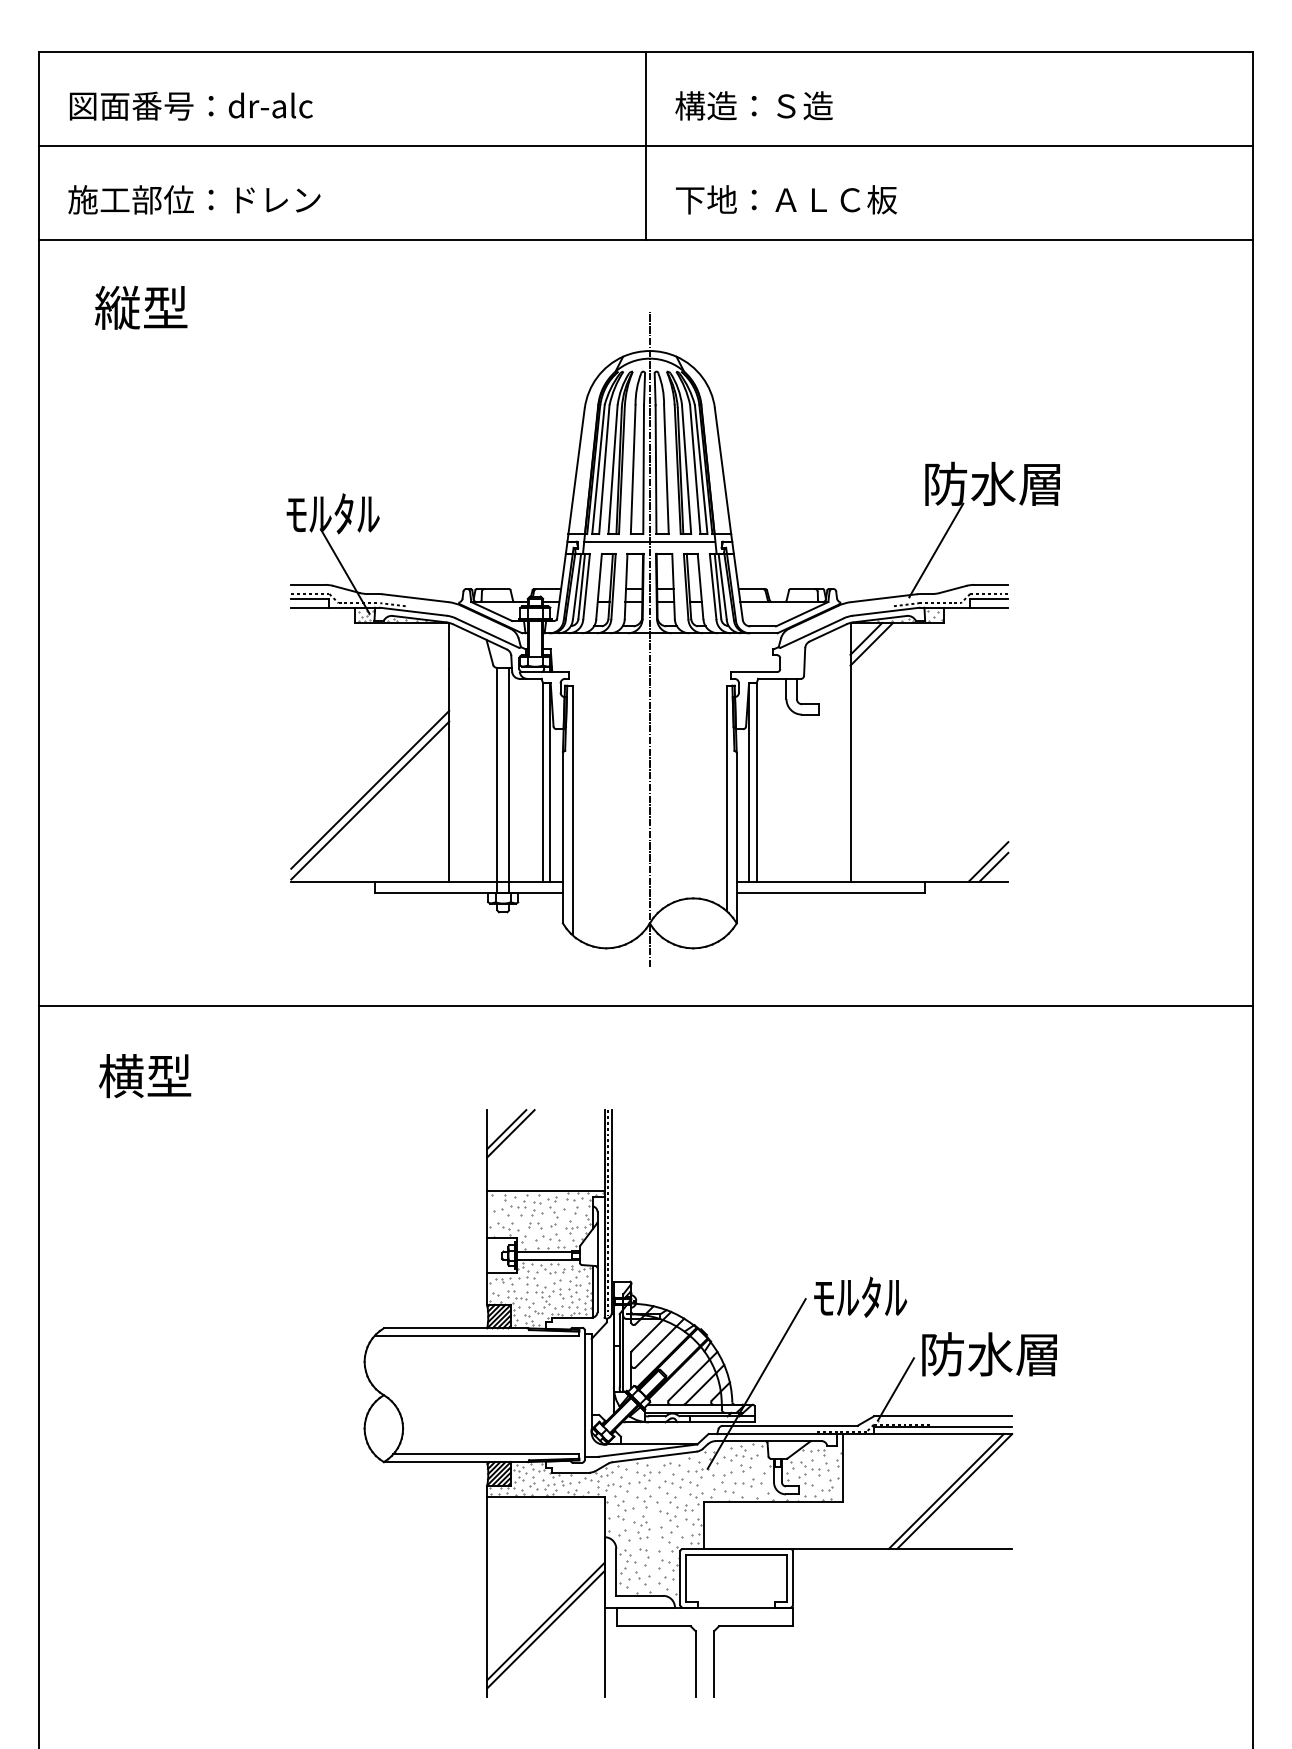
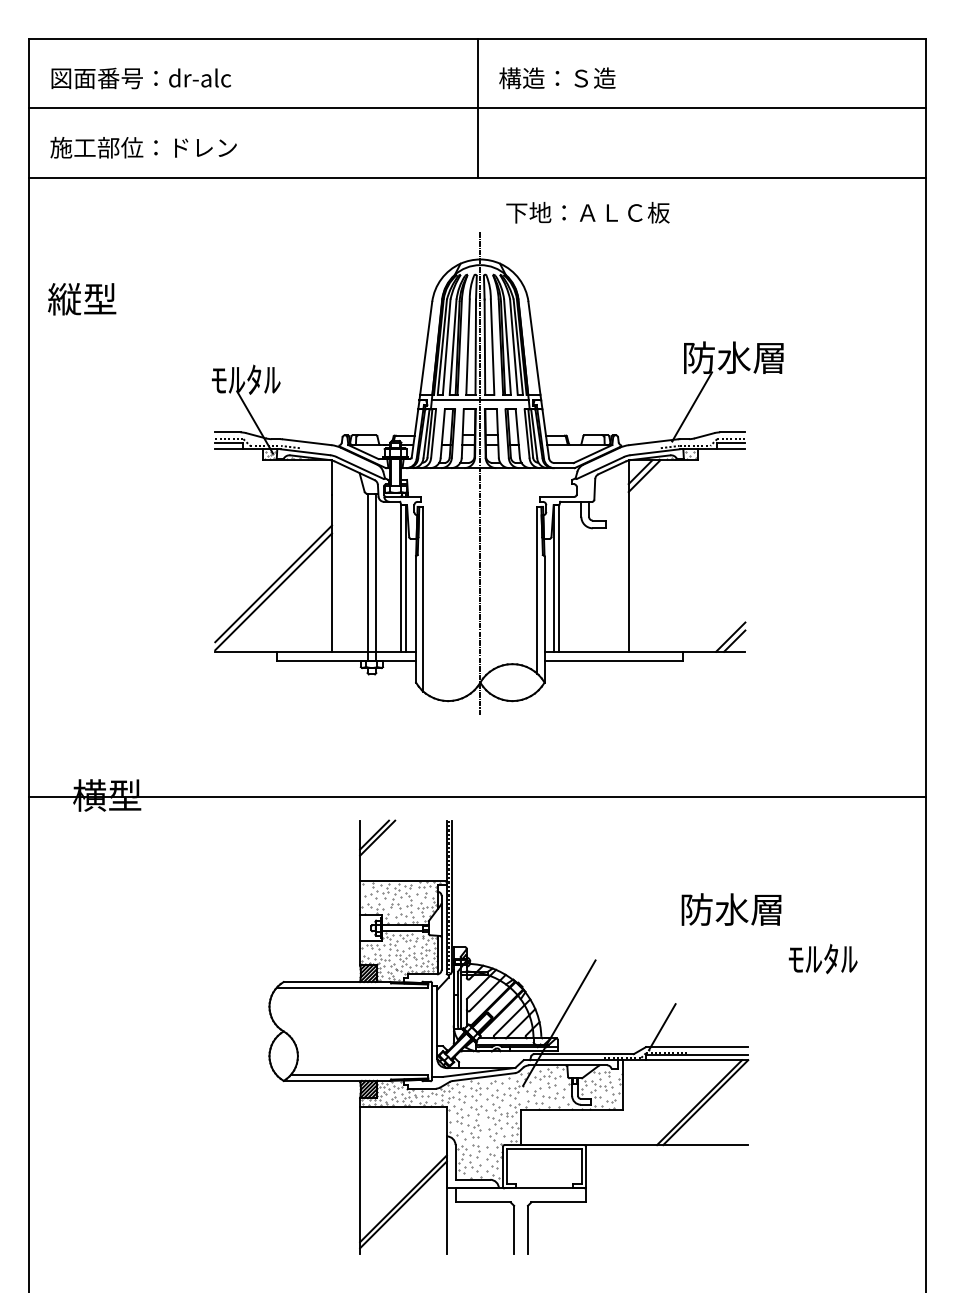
text: (786, 199) -> (588, 212), moved
text: (141, 307) -> (82, 299), moved
line: (645, 1006) -> (477, 797), moved
text: (860, 1296) -> (823, 958), moved
text: (989, 1354) -> (731, 909), moved

